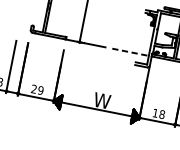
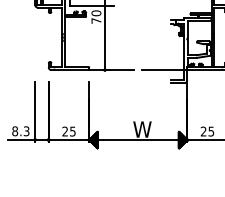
line: (132, 53) -> (165, 70), dashed -> solid
text: (40, 90) -> (72, 131), 29 -> 25
text: (158, 113) -> (207, 131), 18 -> 25

